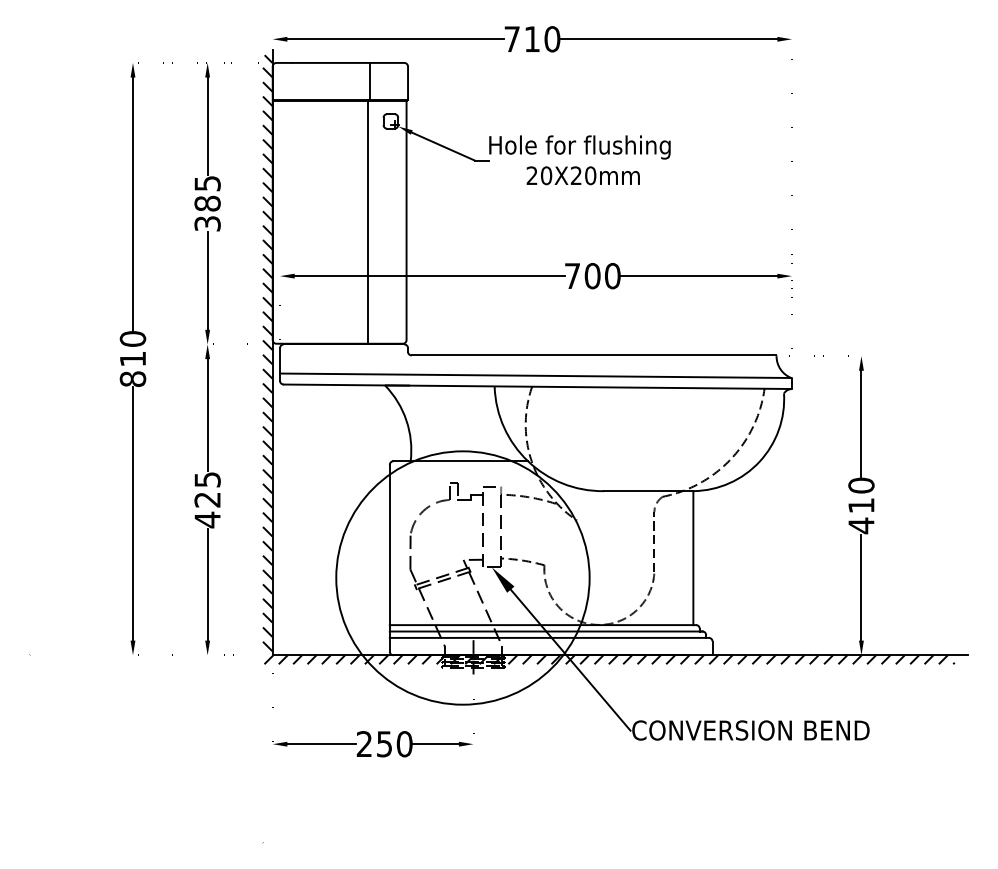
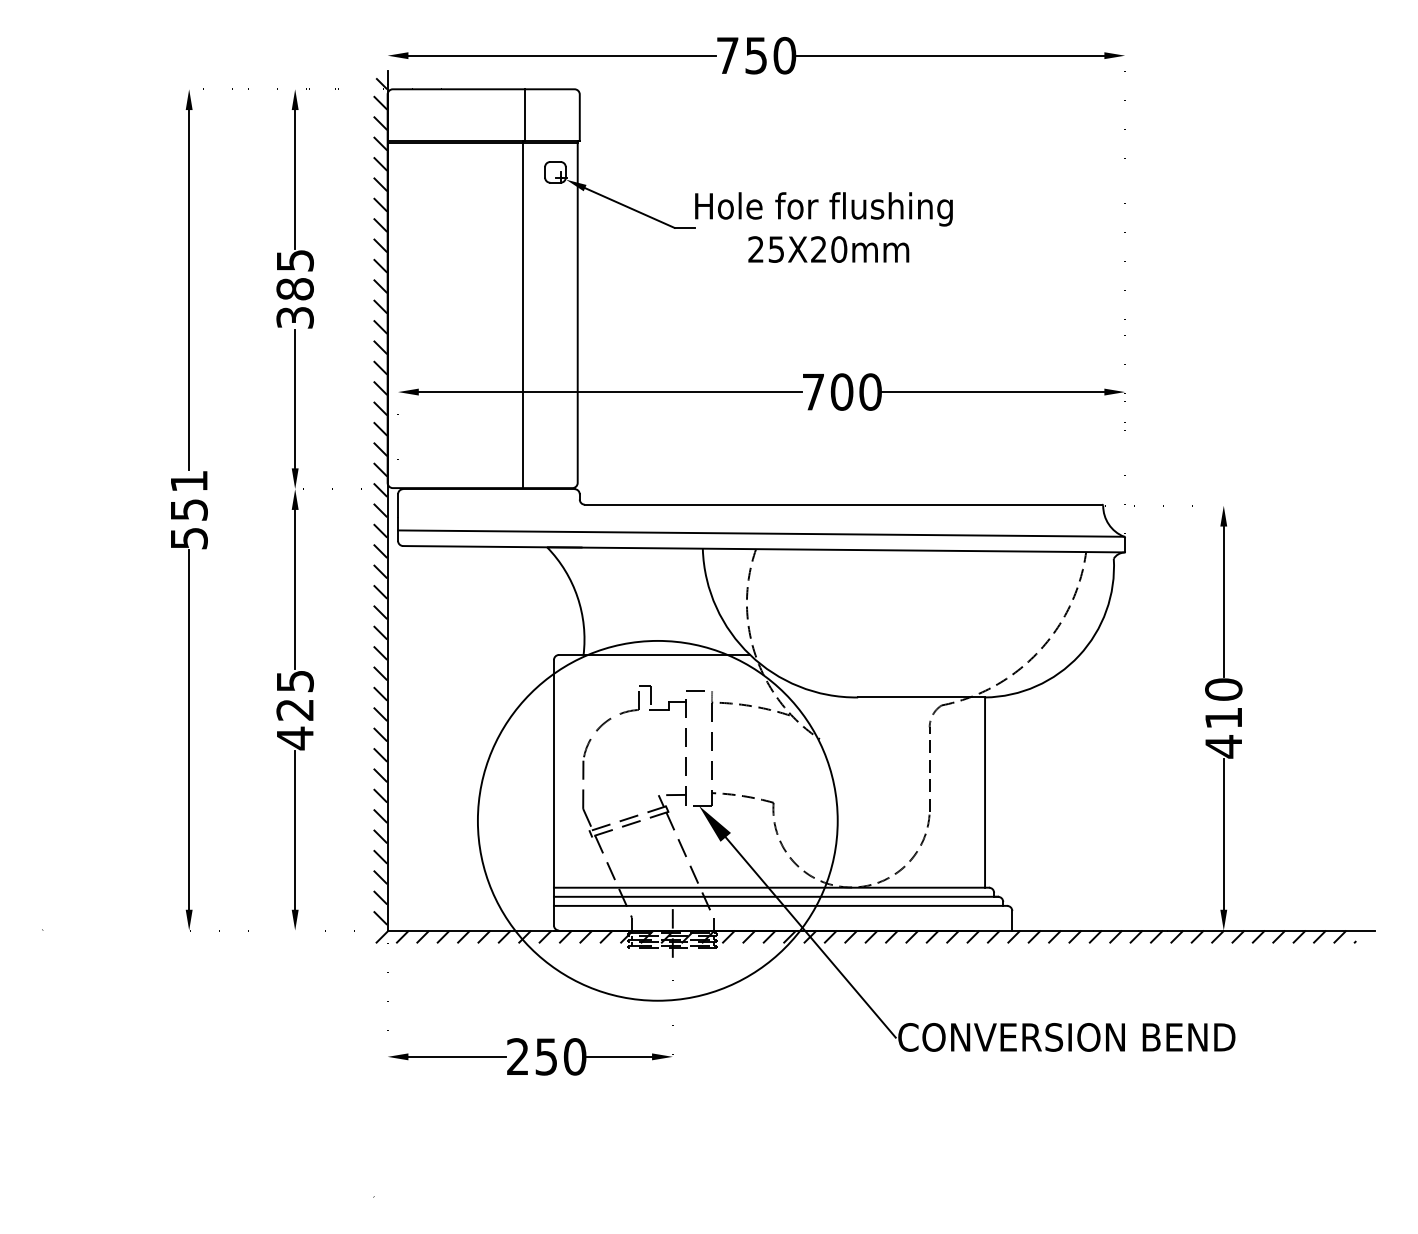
text: (531, 39) -> (755, 55), 710 -> 750
text: (546, 175) -> (776, 249), 20X20mm -> 25X20mm
text: (132, 358) -> (188, 509), 810 -> 551

